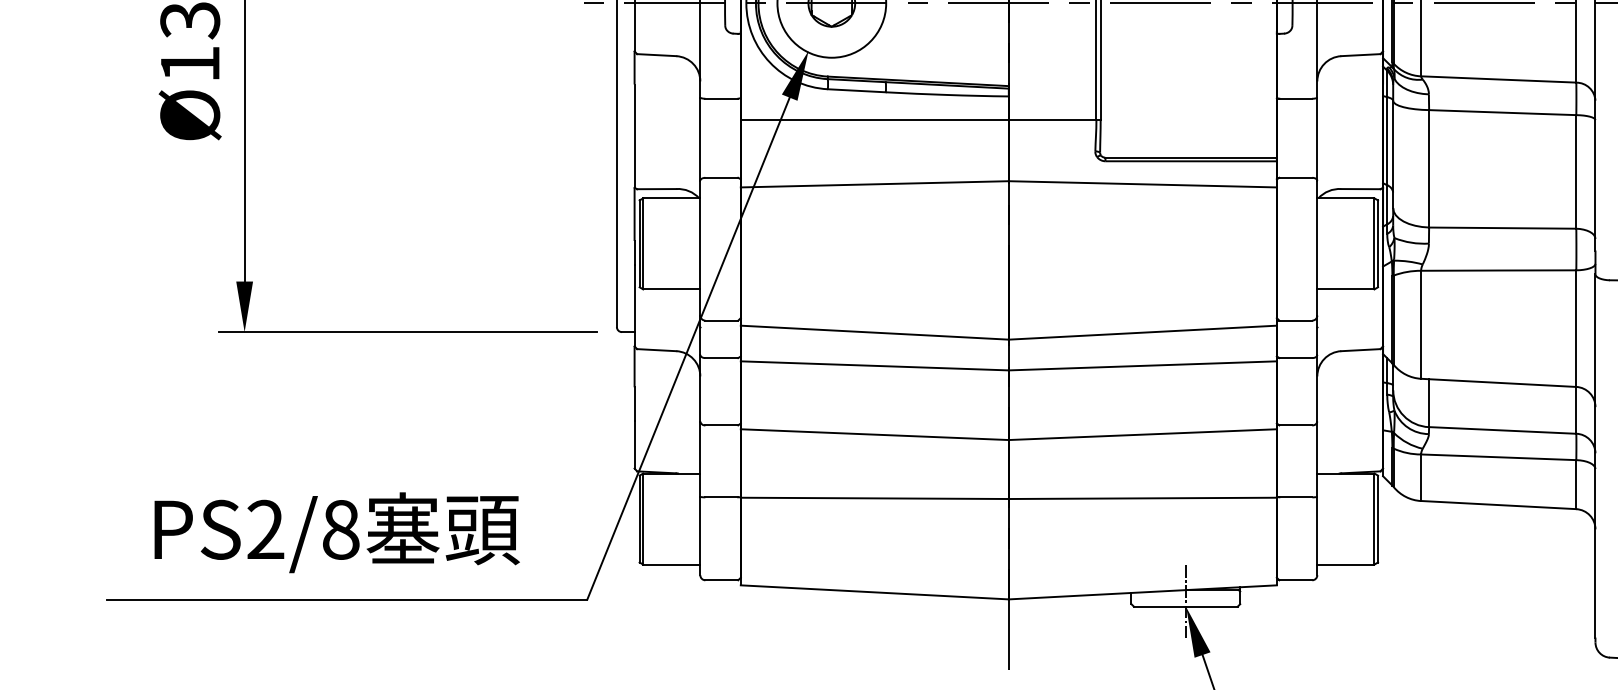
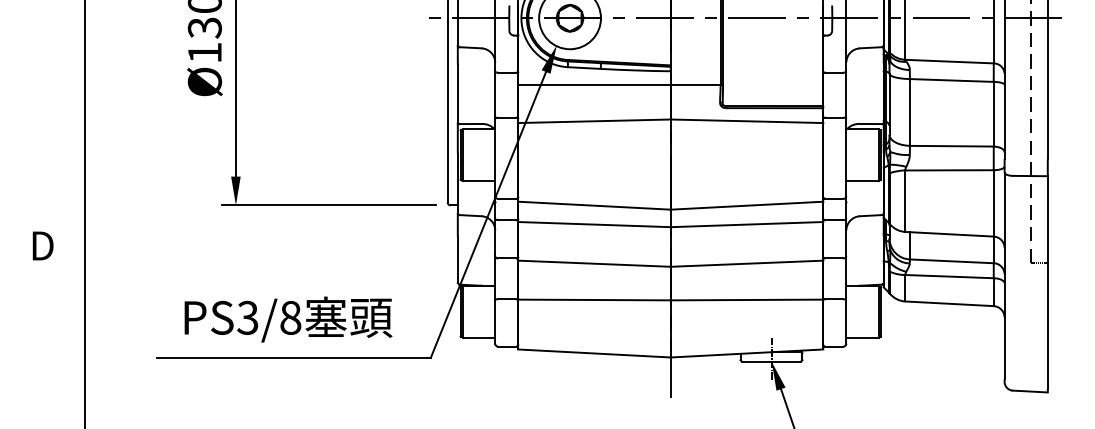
text: (264, 529) -> (247, 317), PS2/8 -> PS3/8

